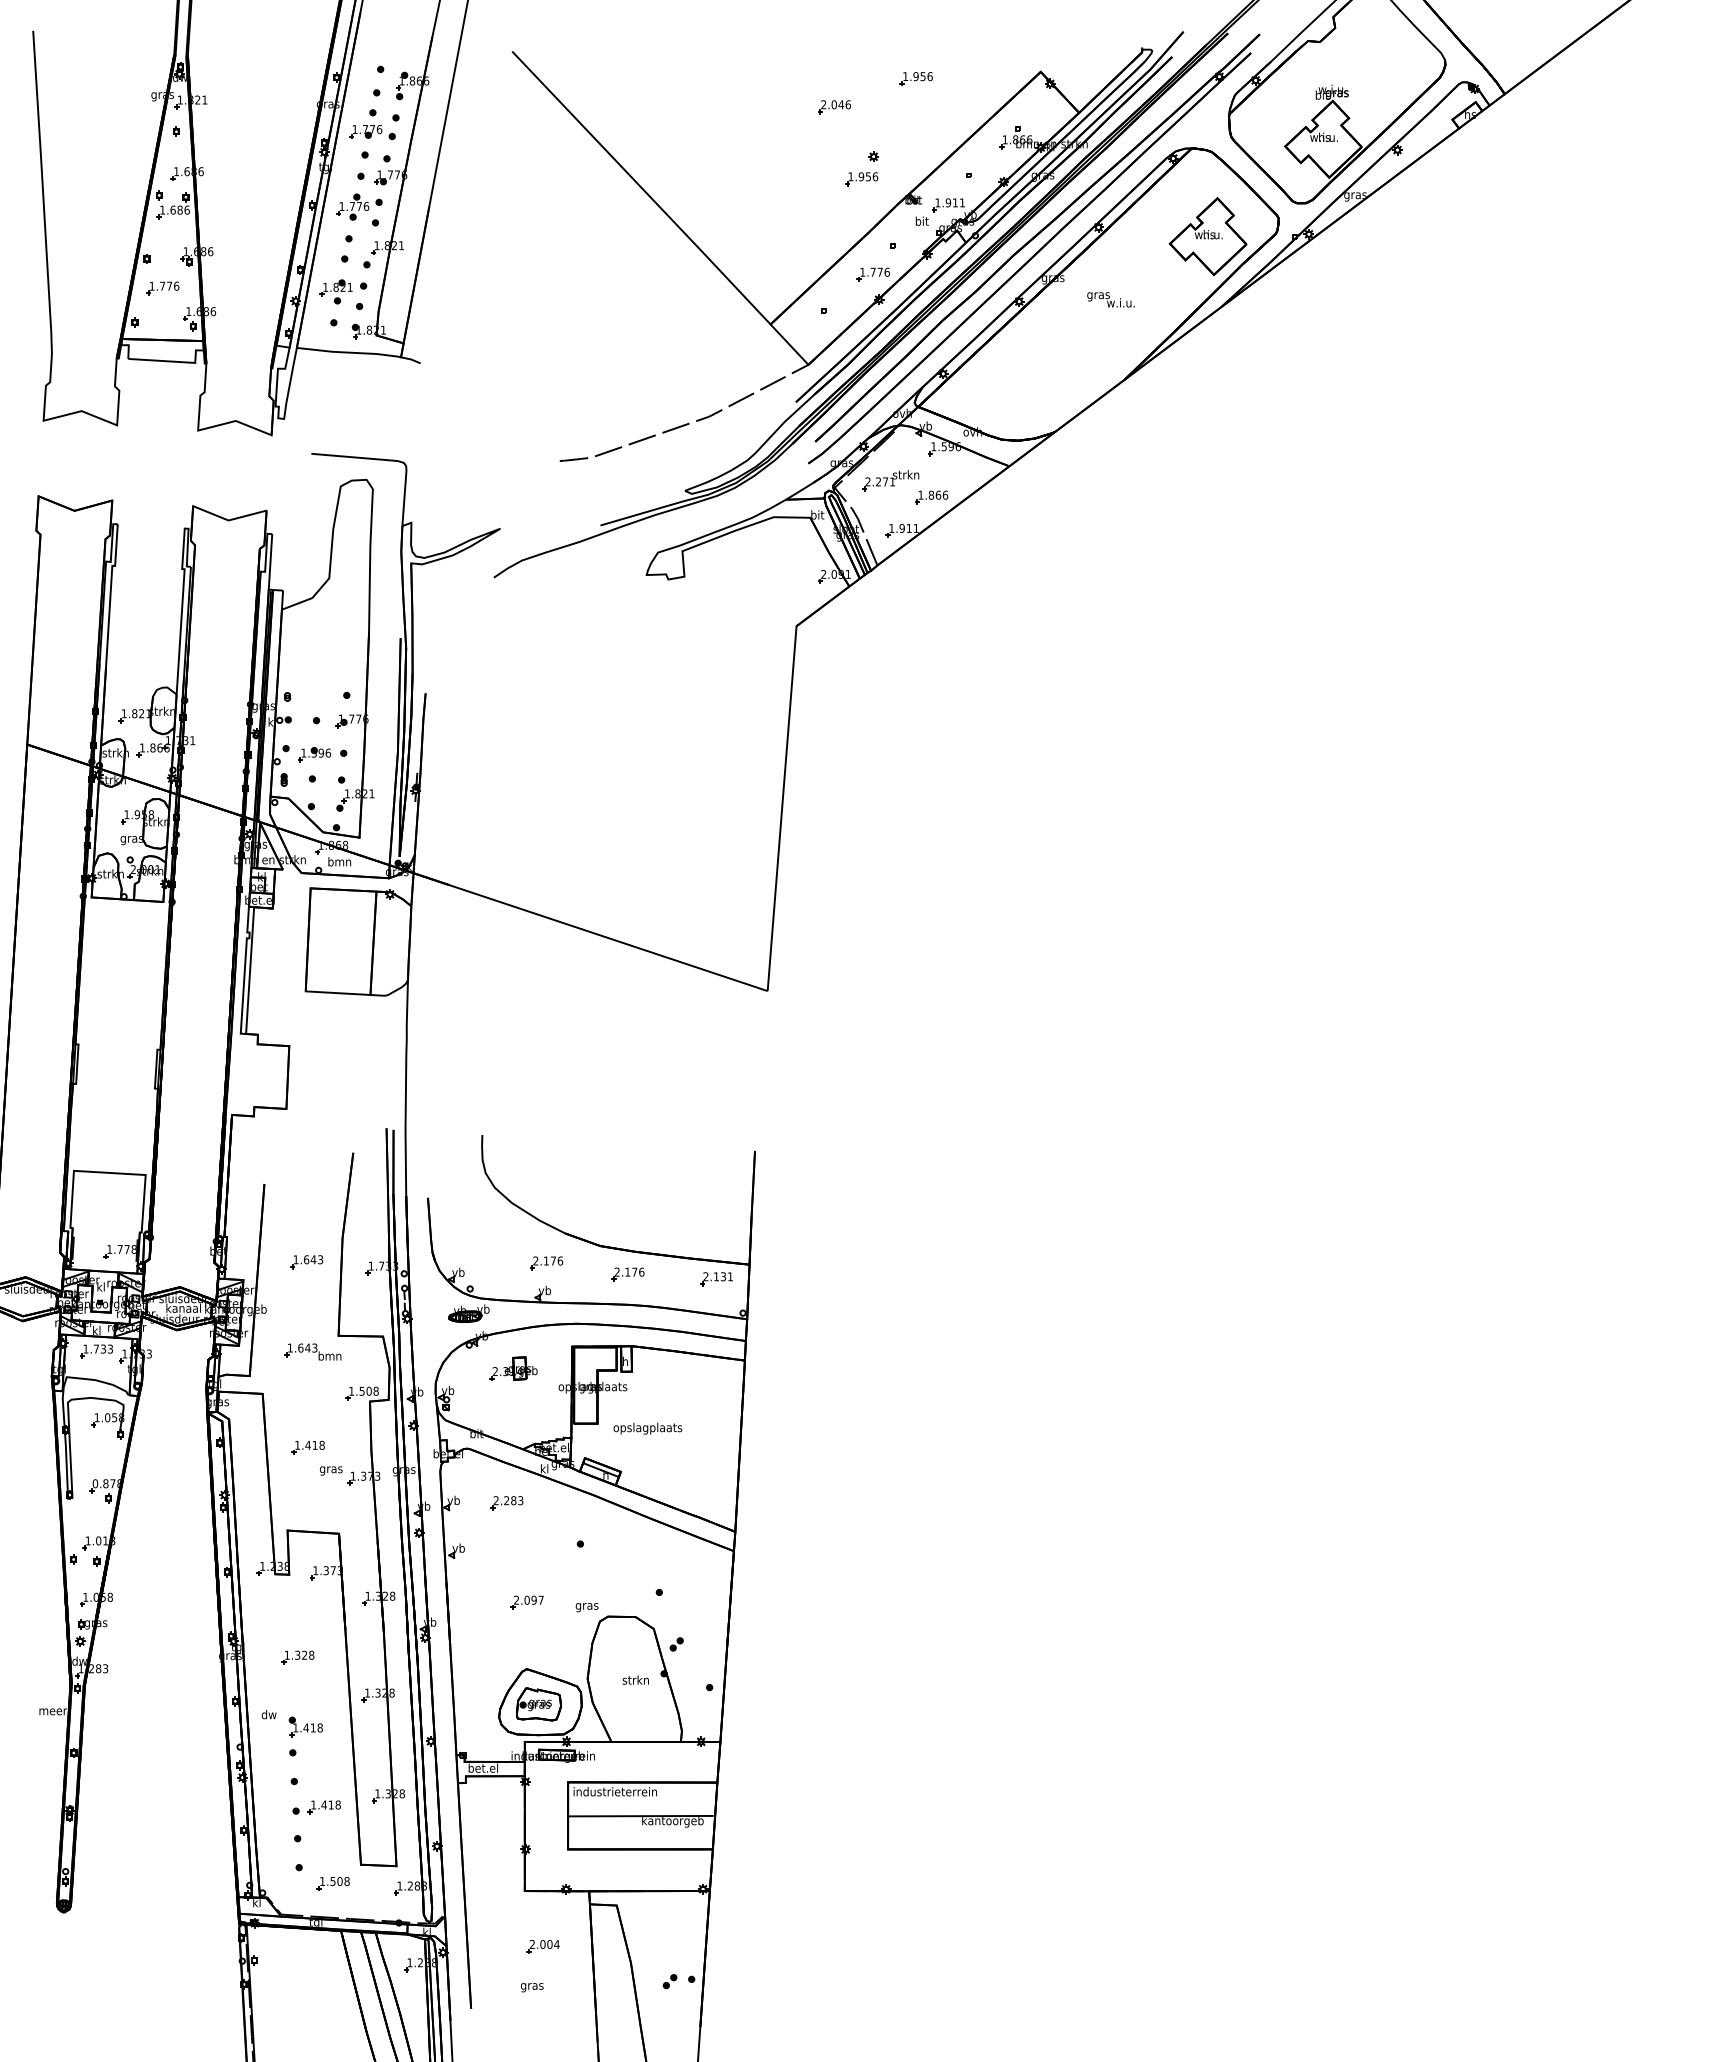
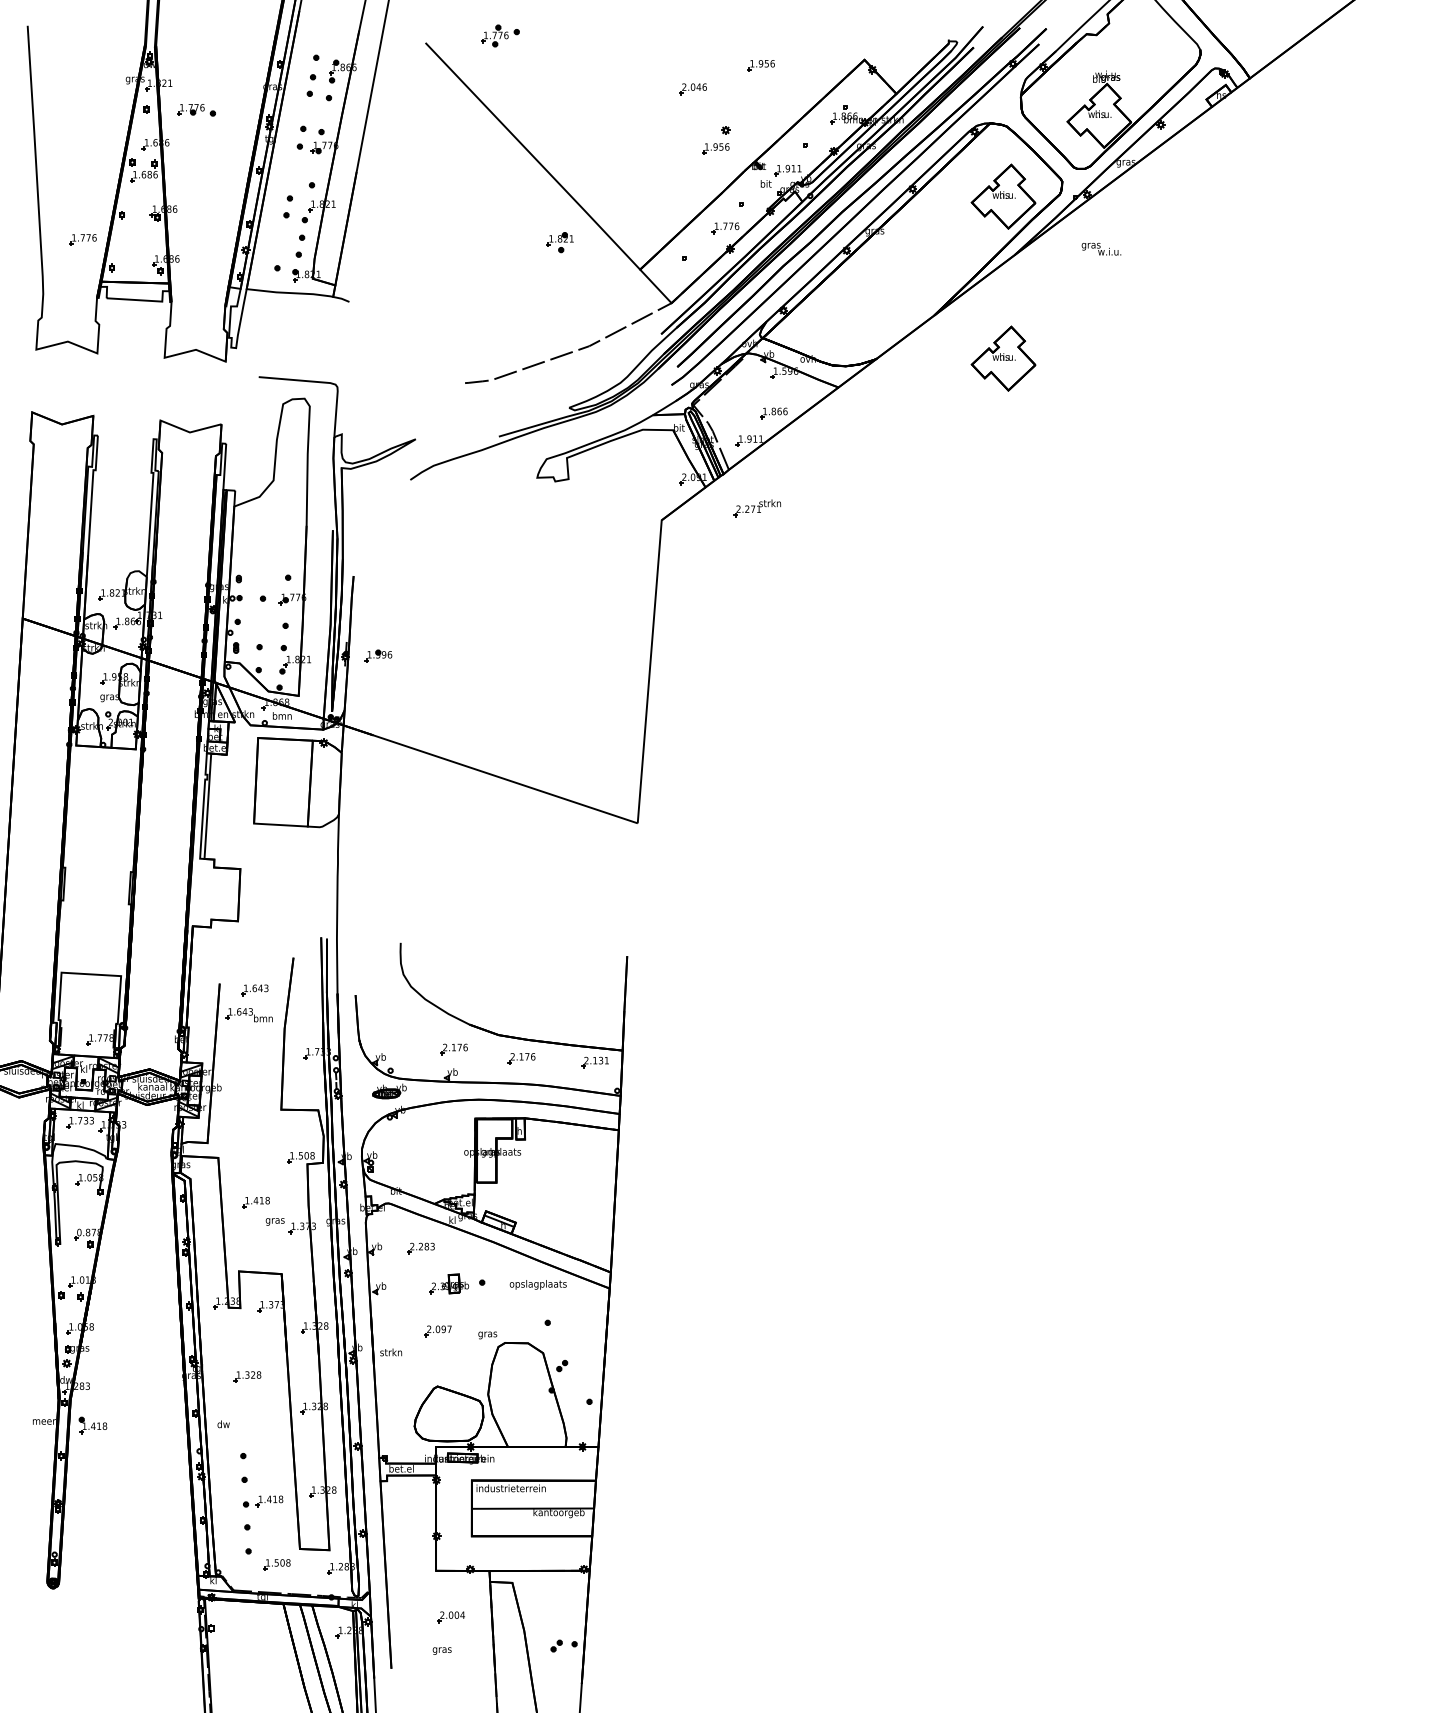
part: (372, 132) -> (196, 110), moved
part: (359, 206) -> (500, 35), moved
part: (162, 288) -> (82, 239), moved
part: (335, 291) -> (559, 242), moved
text: (1110, 299) -> (1101, 248), moved
part: (1207, 431) -> (1003, 358), added
part: (890, 480) -> (757, 508), moved
part: (314, 754) -> (378, 655), moved
part: (306, 1262) -> (254, 990), moved
part: (312, 1351) -> (248, 1014), moved
part: (513, 1368) -> (449, 1283), moved
text: (647, 1428) -> (537, 1284), moved
text: (635, 1679) -> (390, 1351), moved
part: (539, 1704) -> (448, 1415), removed
part: (305, 1726) -> (92, 1425), moved

